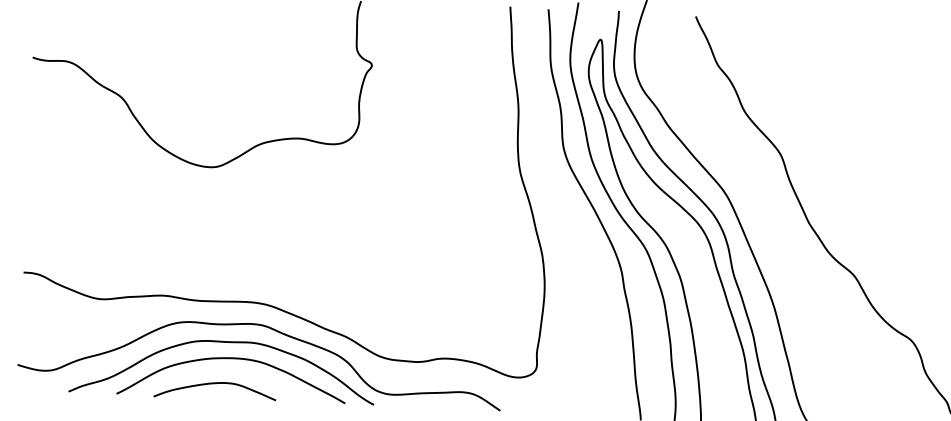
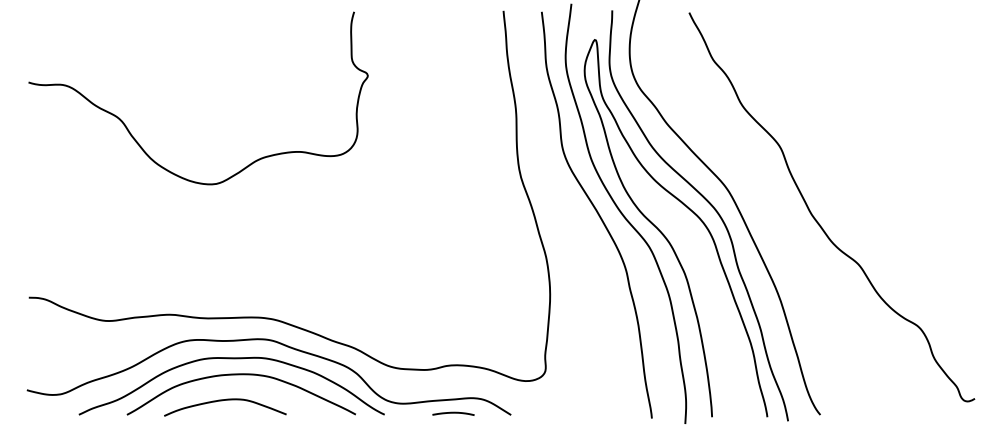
curve: (442, 406) -> (453, 413), added

